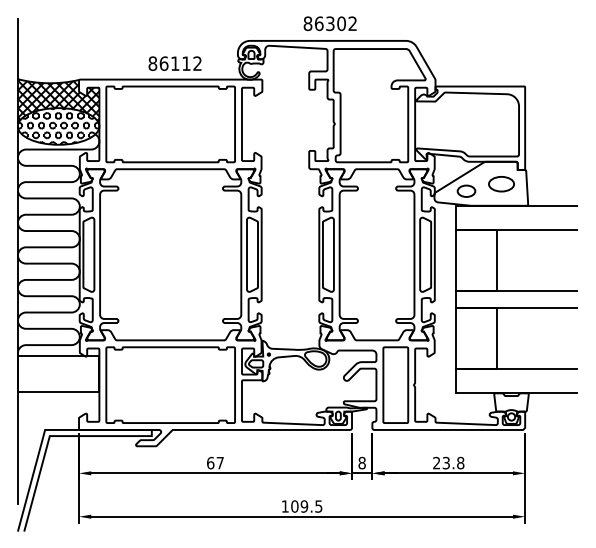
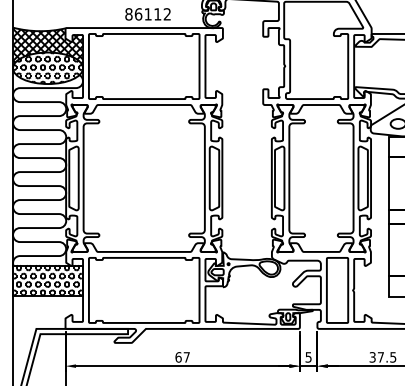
hatch: (58, 373) -> (47, 280), added
text: (361, 462) -> (308, 356), 8 -> 5
text: (448, 462) -> (382, 356), 23.8 -> 37.5

